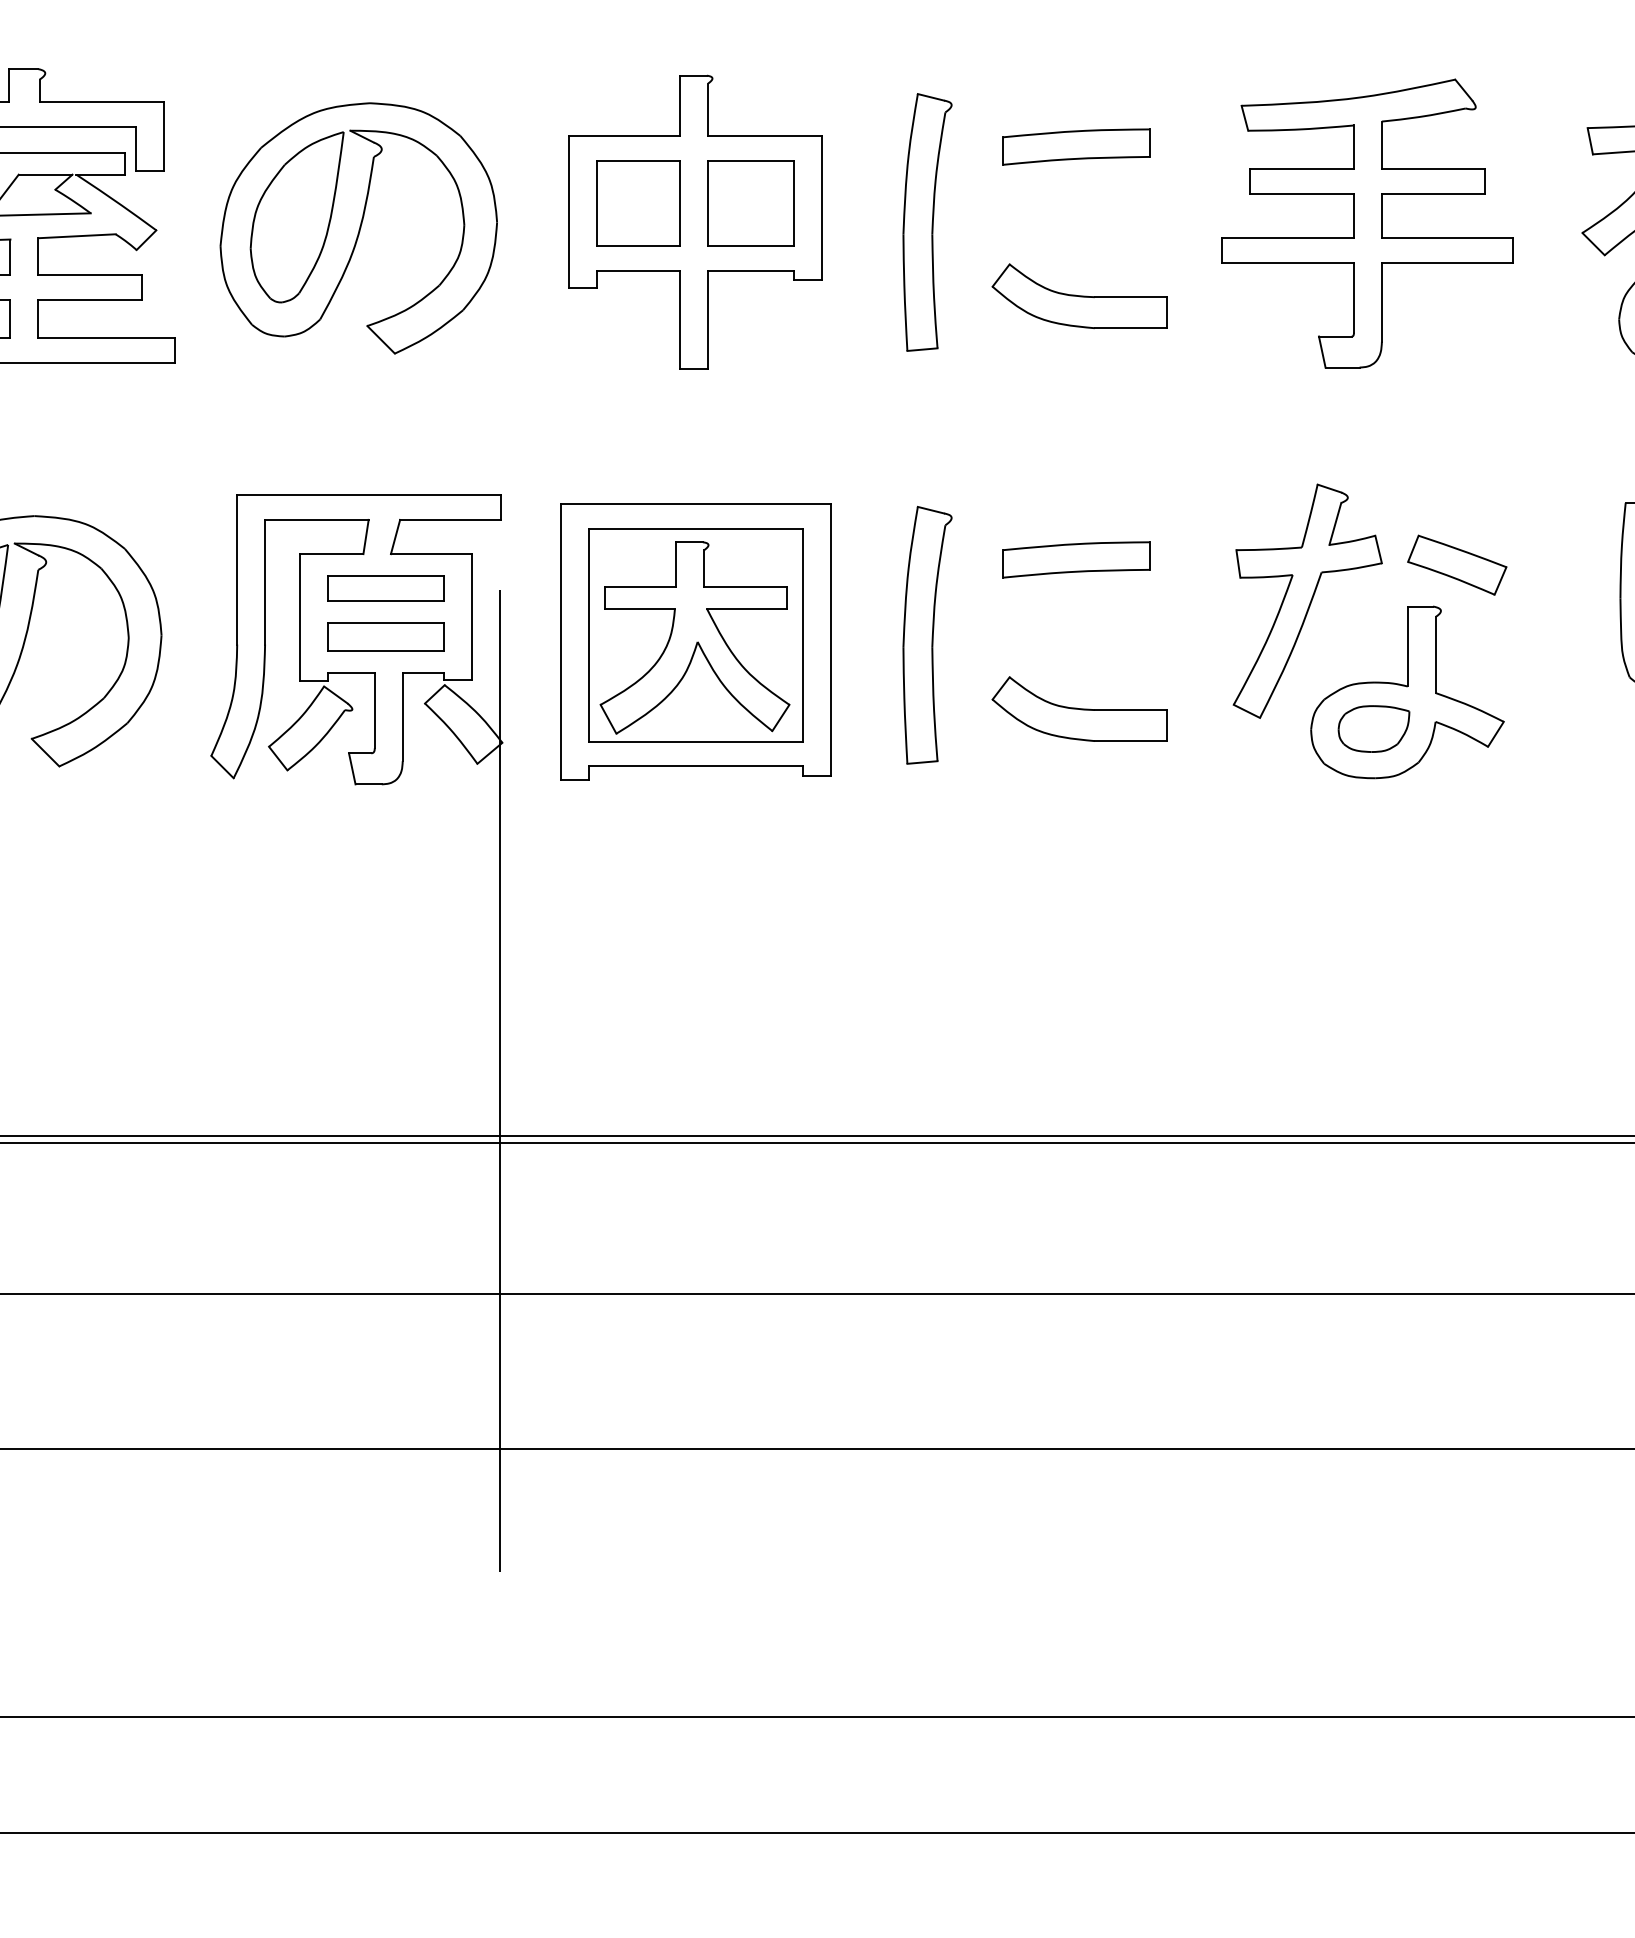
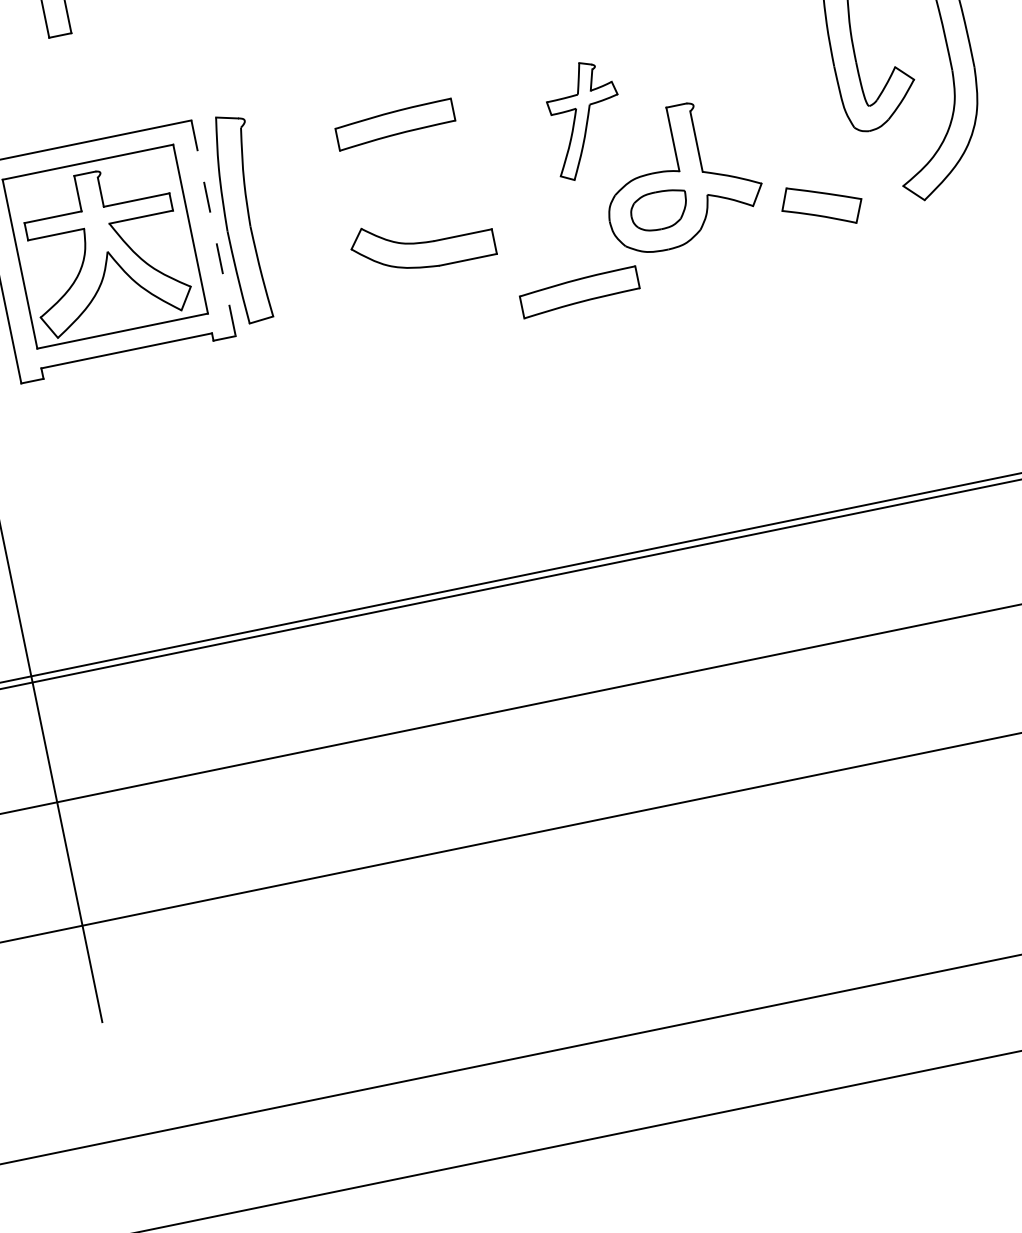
part: (1457, 564) -> (822, 204), moved
part: (1307, 600) -> (585, 119), size x0.6
part: (927, 635) -> (244, 218), moved
line: (831, 639) -> (213, 227), solid -> dashed
part: (1257, 807) -> (579, 291), added

